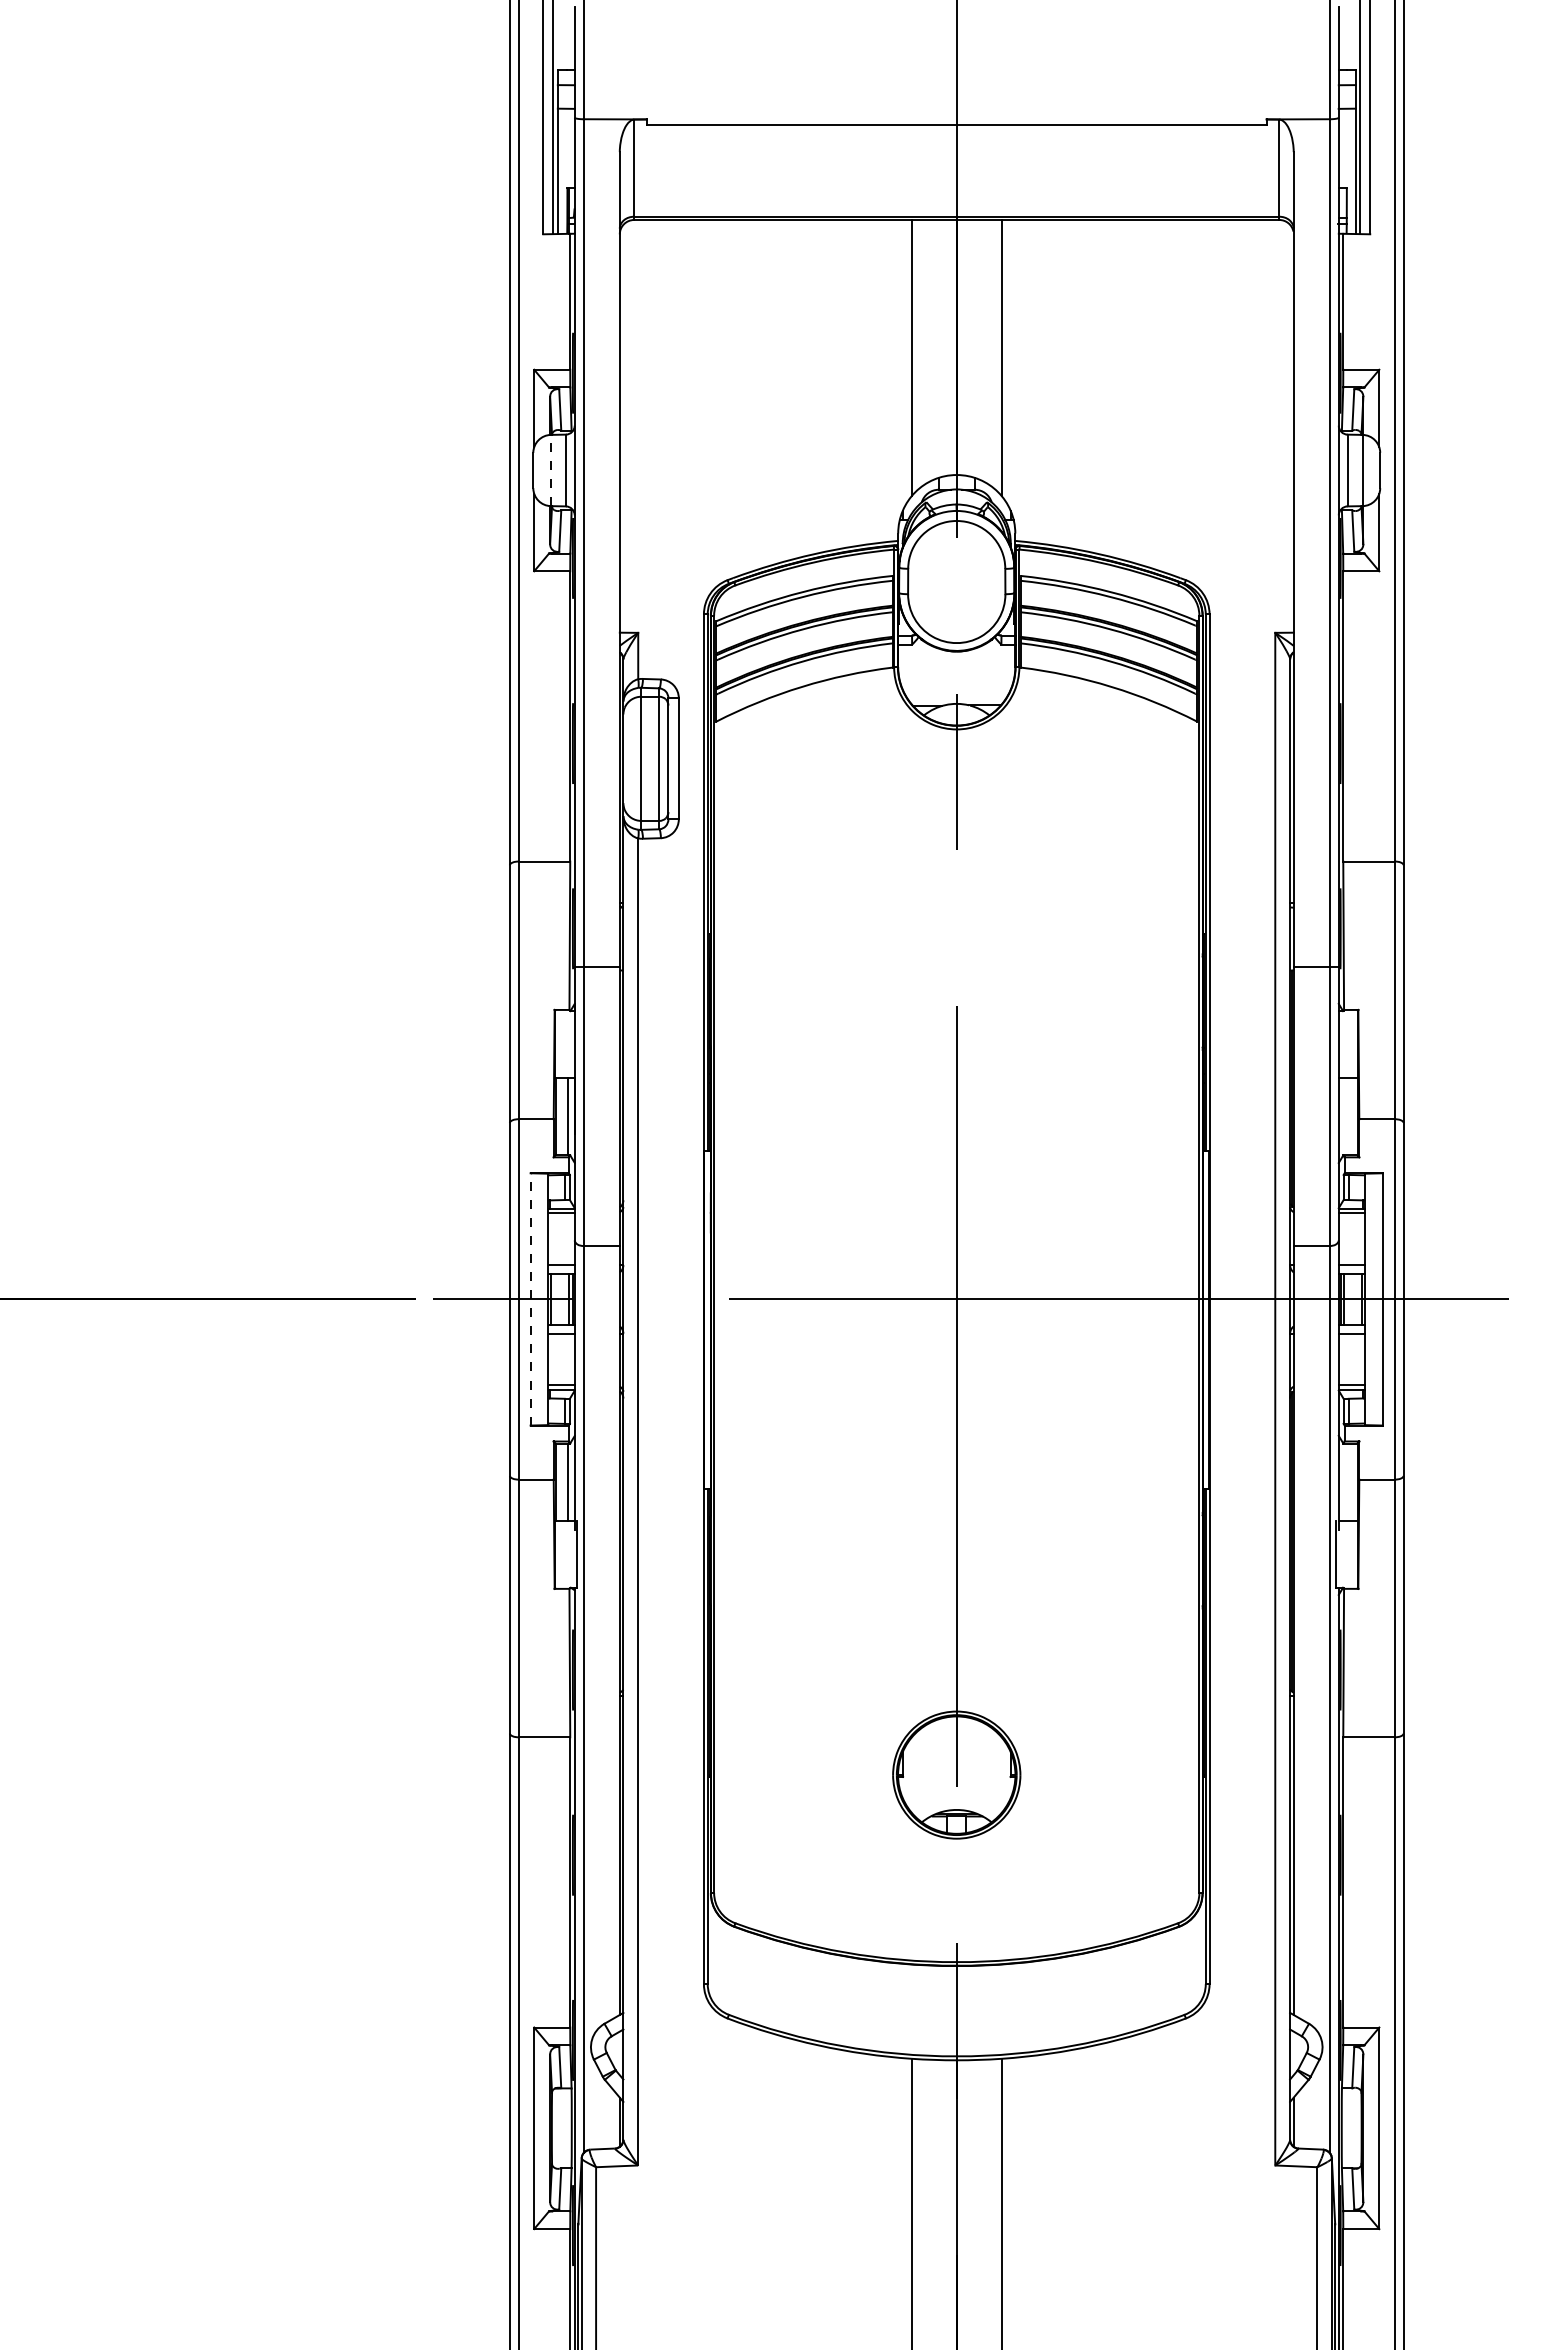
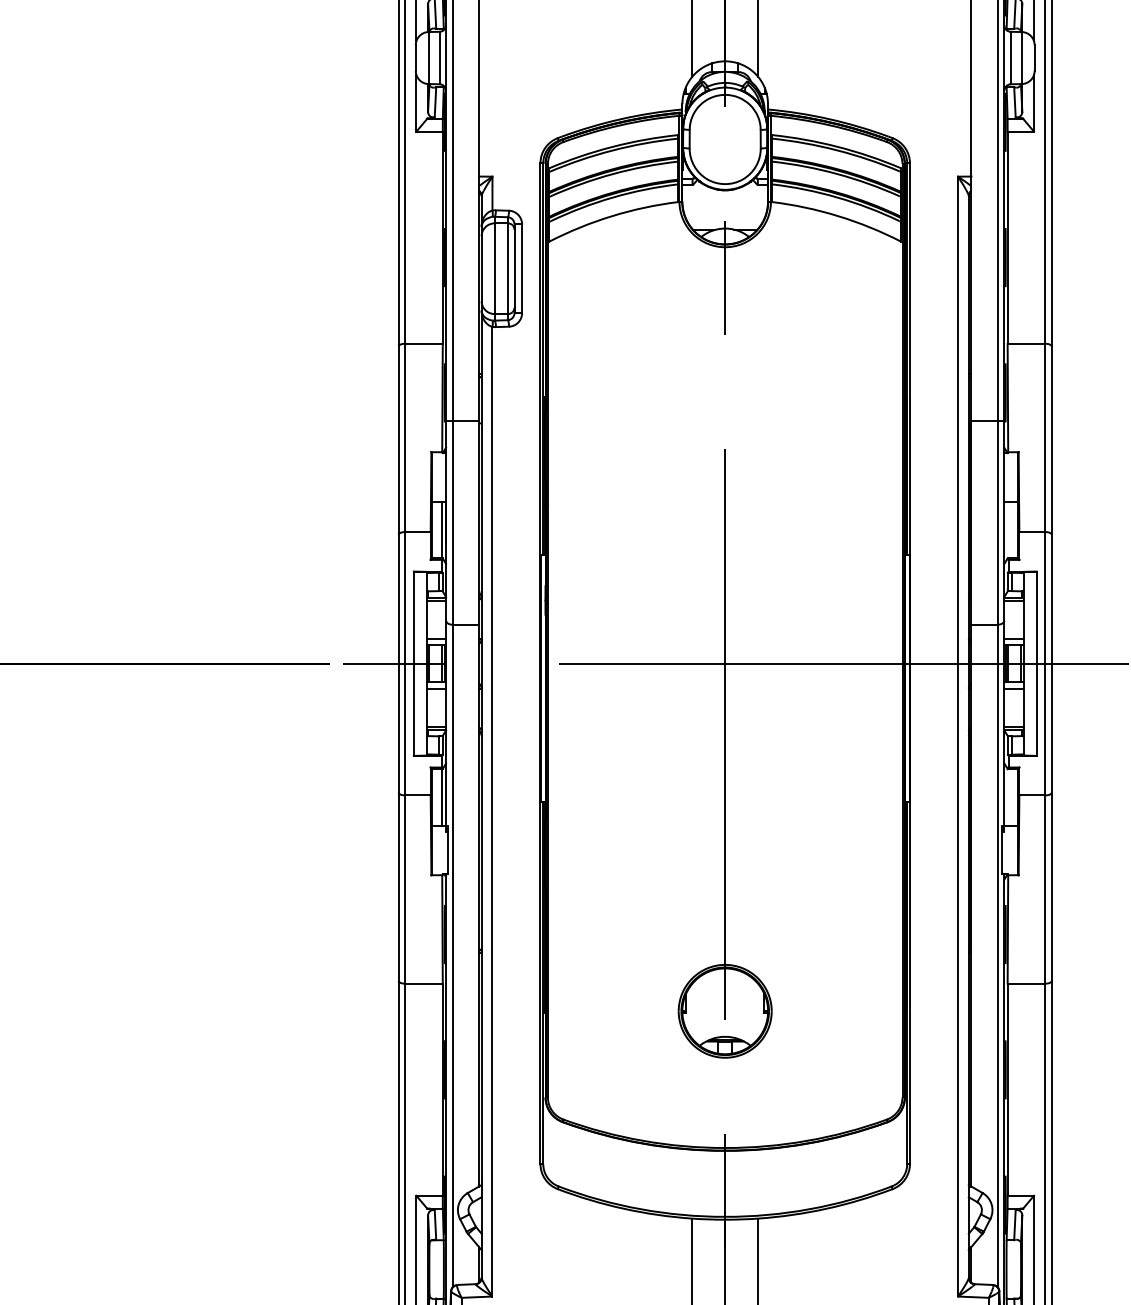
line: (551, 470) -> (429, 58), dashed -> solid
line: (530, 1298) -> (413, 663), dashed -> solid

